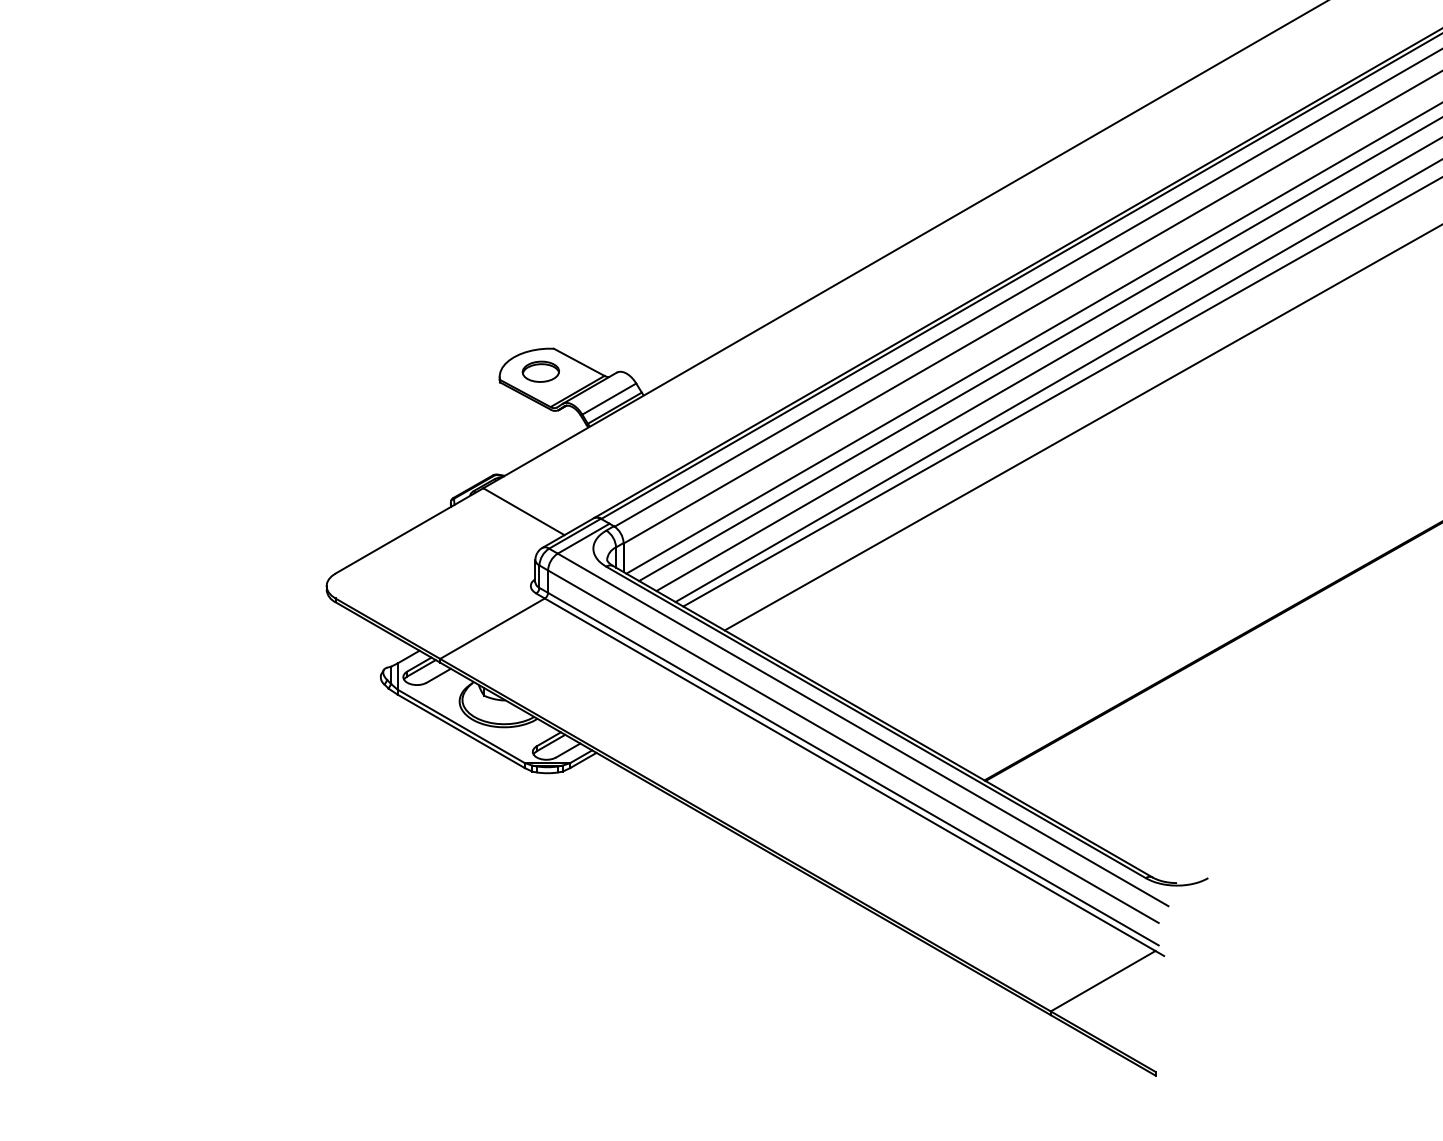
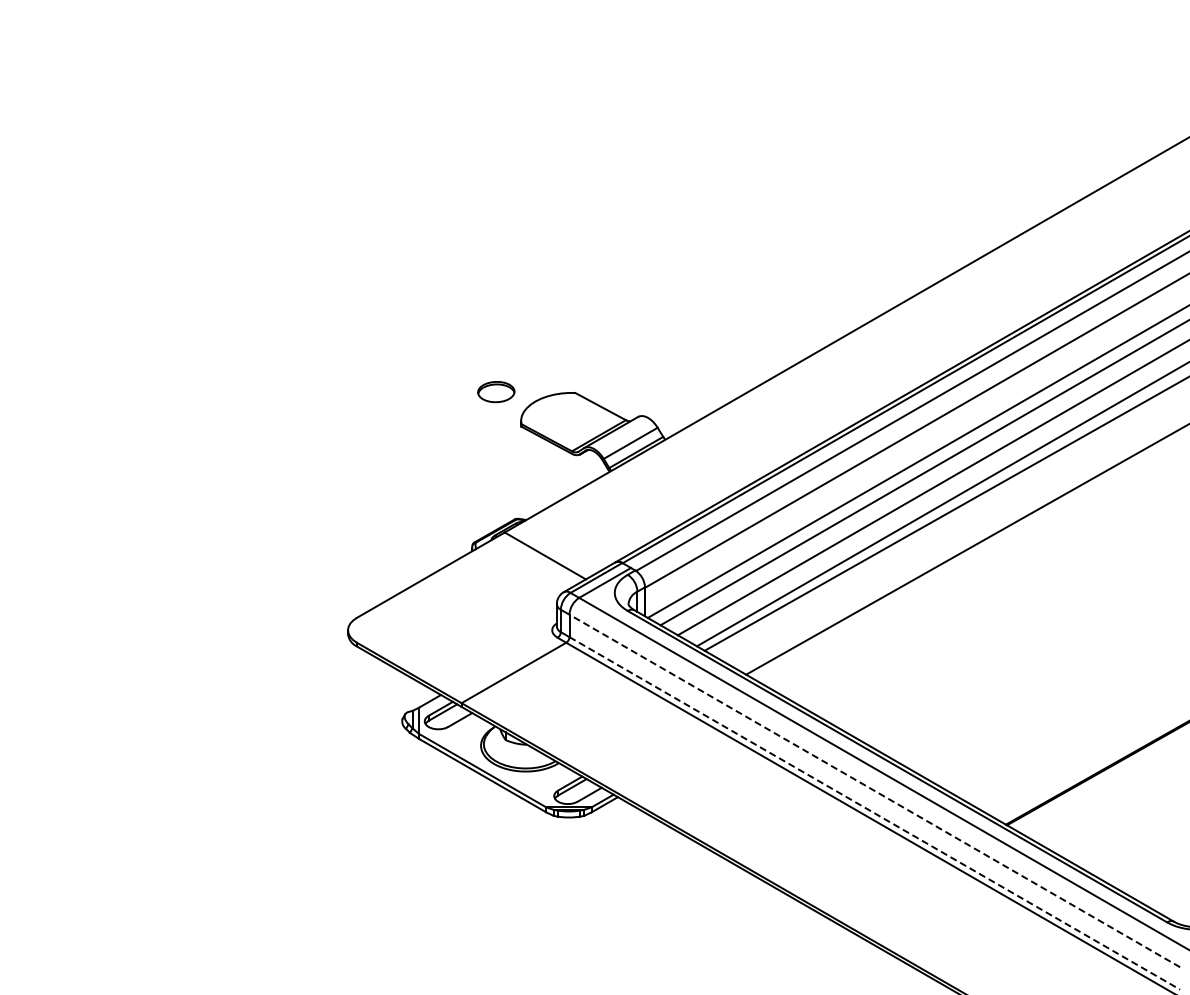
part: (540, 371) -> (495, 391), moved
line: (853, 746) -> (874, 790), solid -> dashed
line: (853, 769) -> (874, 813), solid -> dashed

